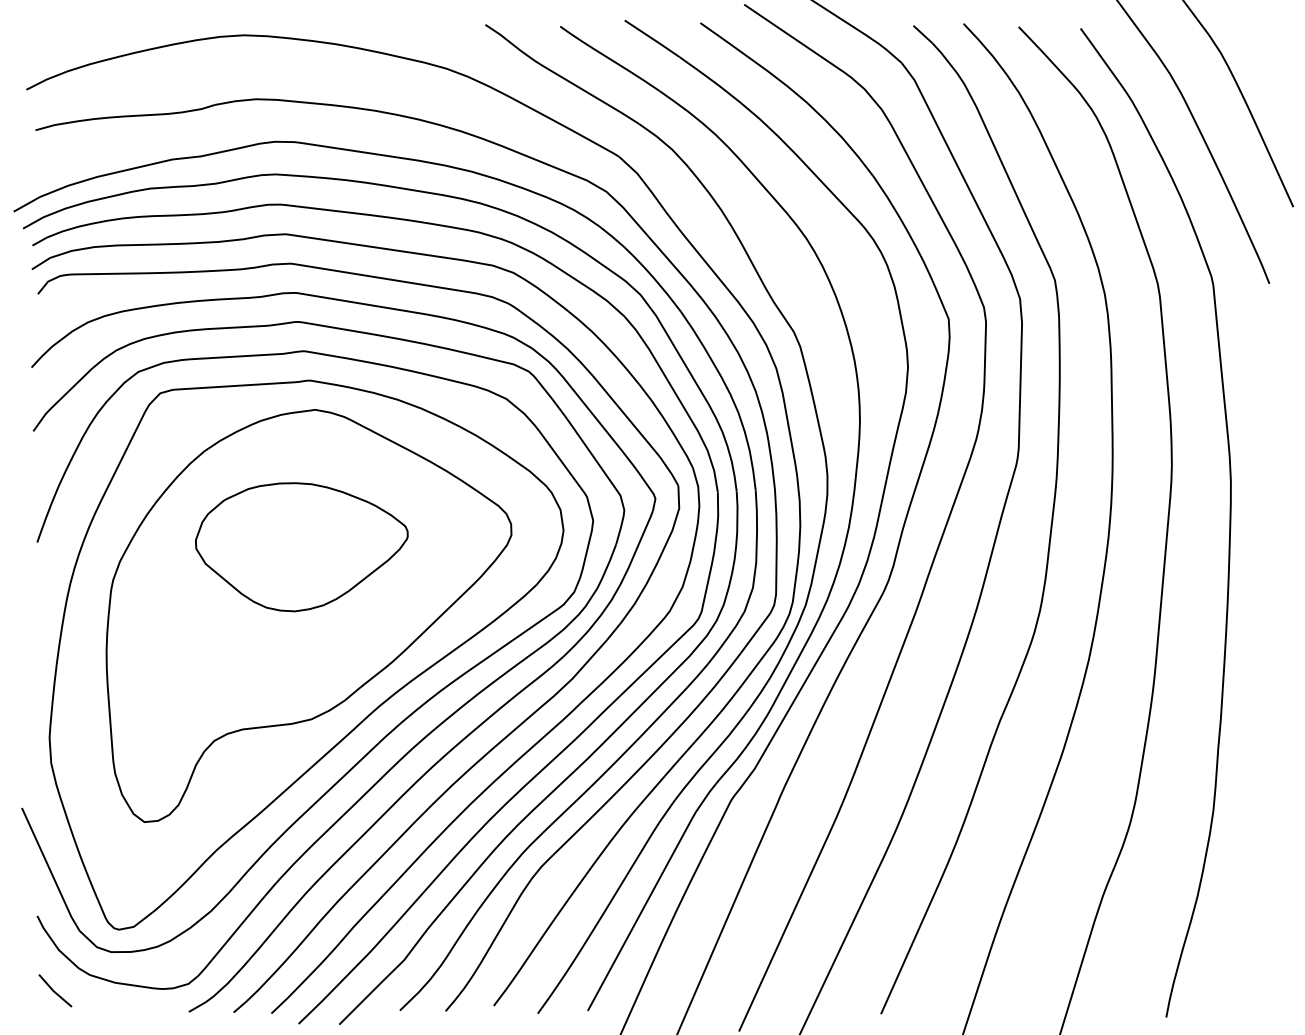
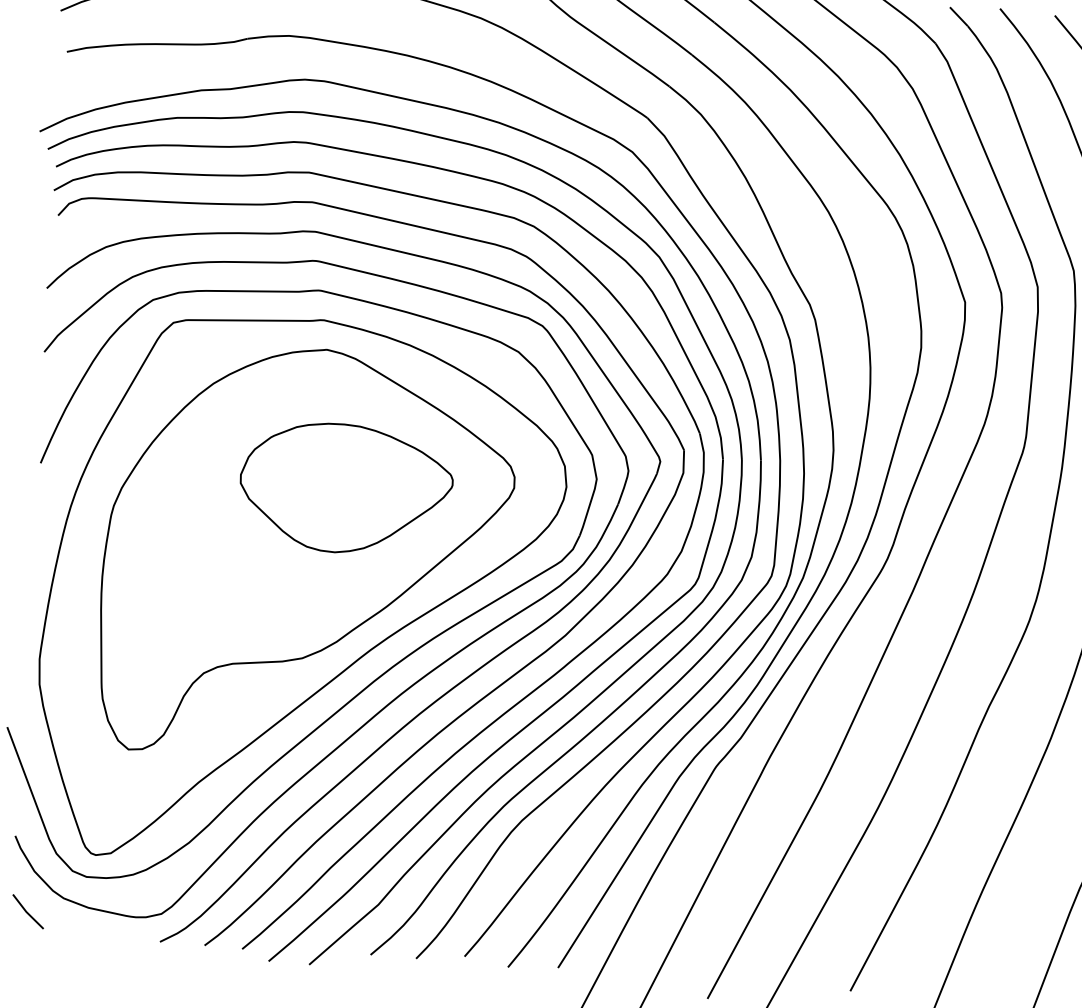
part: (301, 547) -> (345, 489), moved

